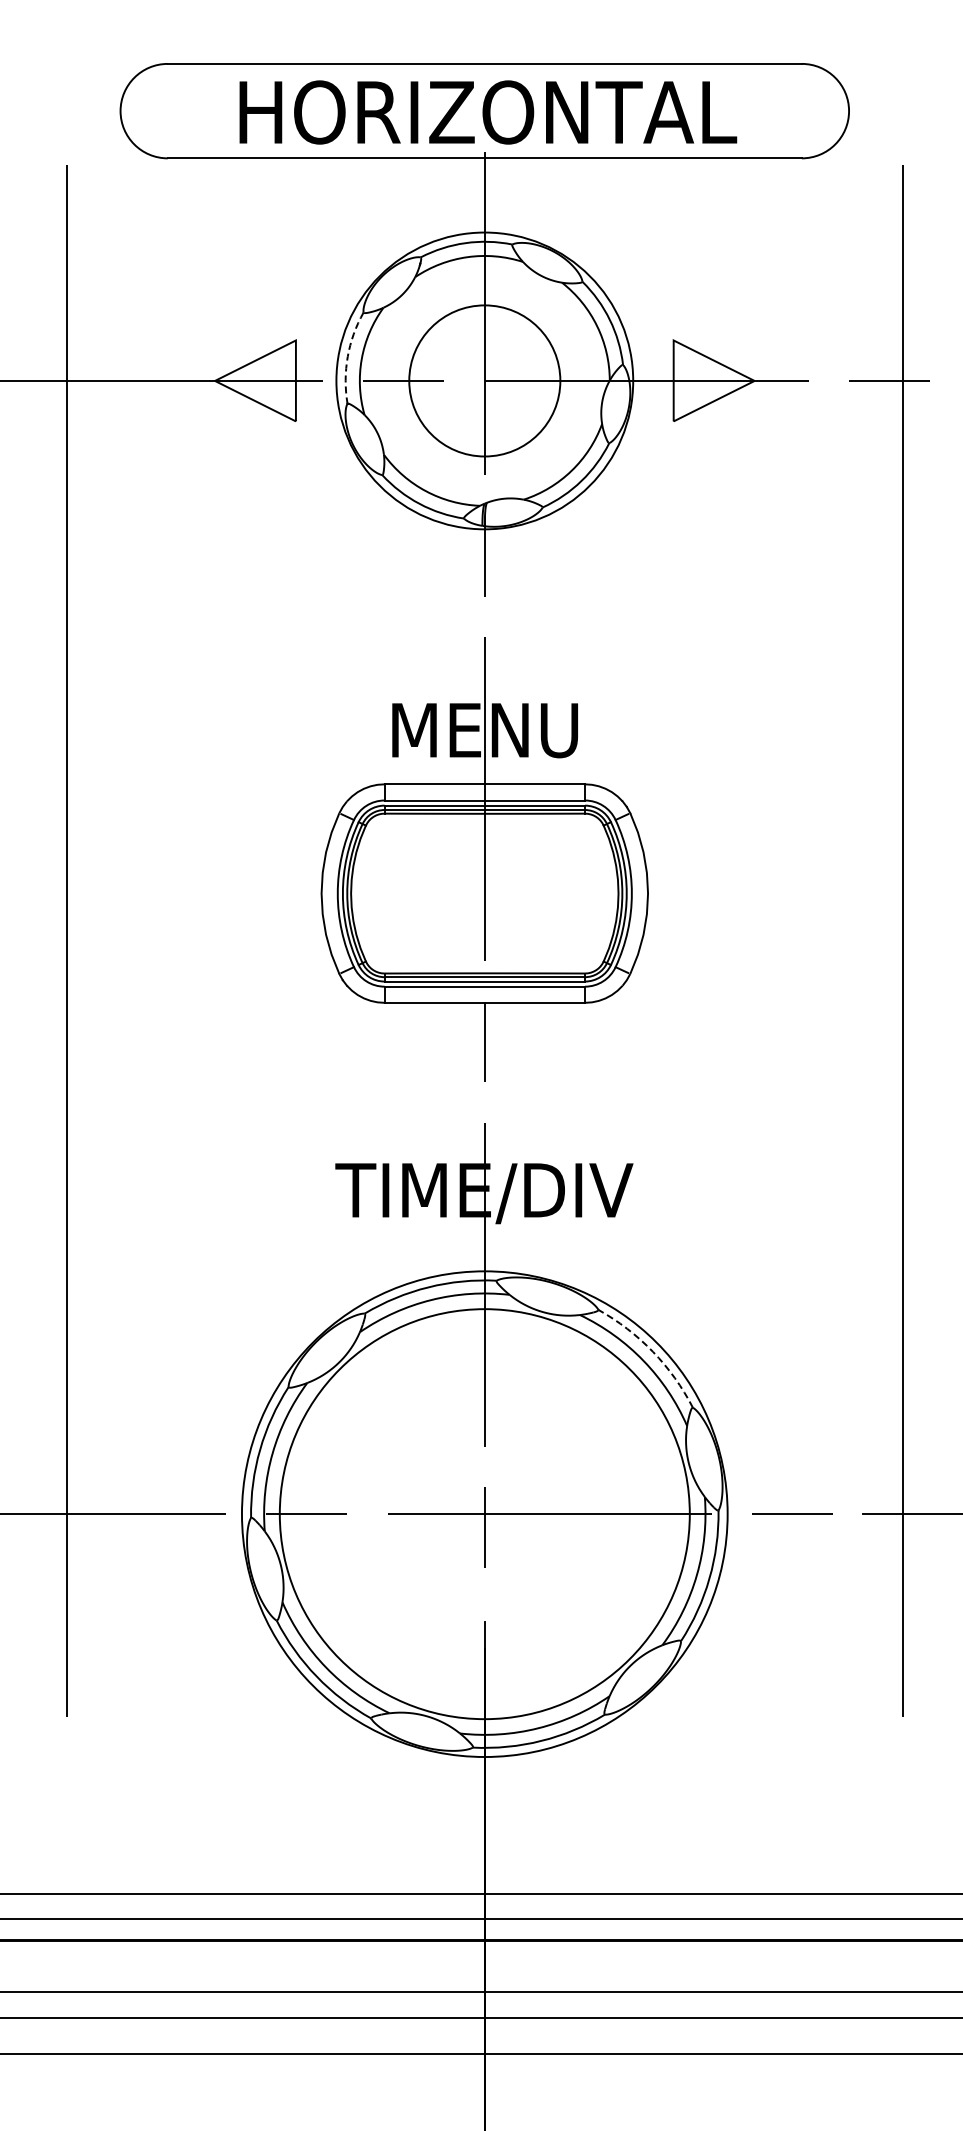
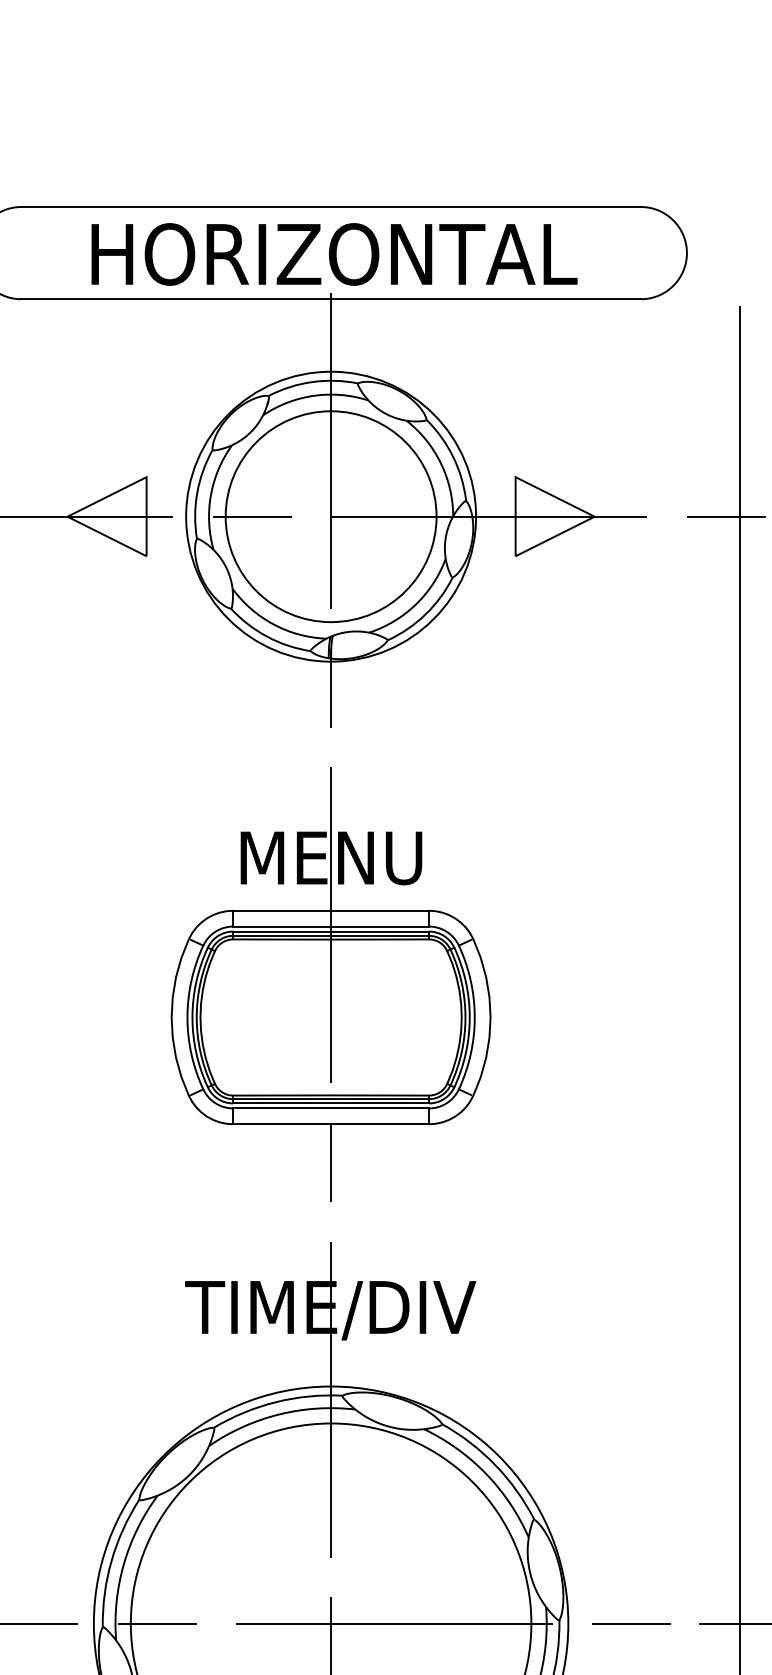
arc: (347, 356) -> (196, 492), dashed -> solid
circle: (484, 380) -> (330, 516), size x1.43
arc: (652, 1351) -> (494, 1464), dashed -> solid

